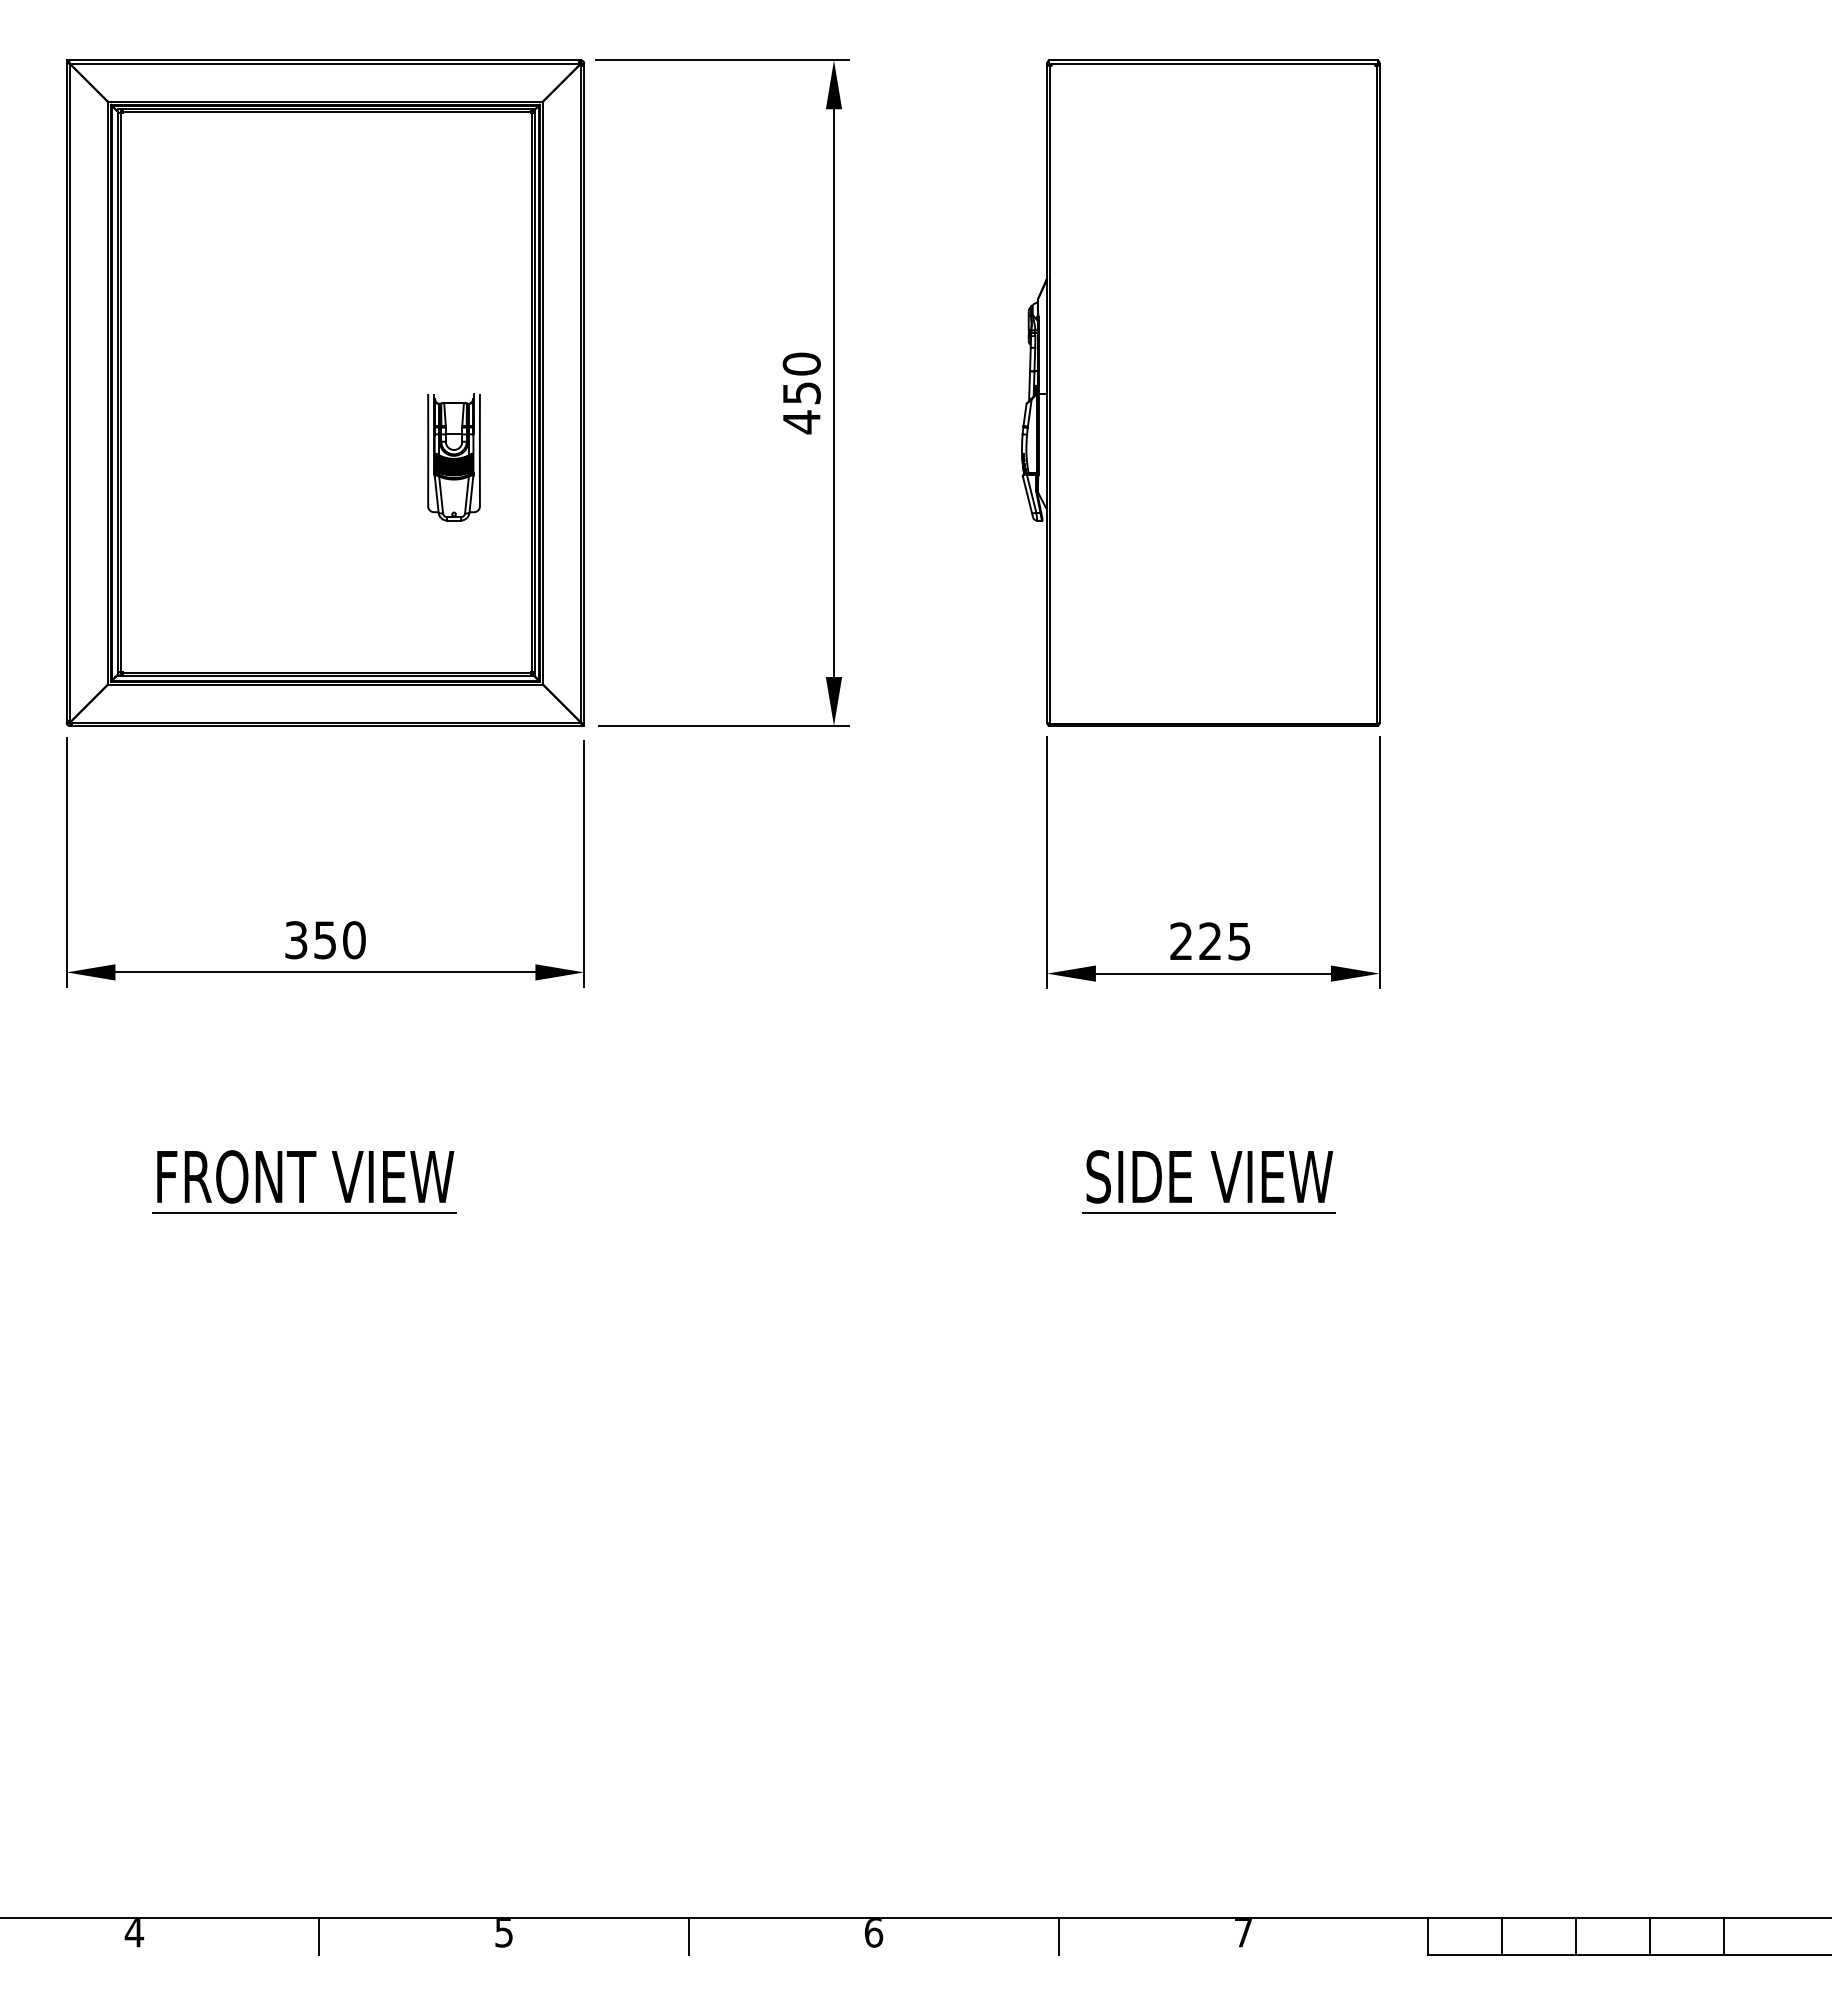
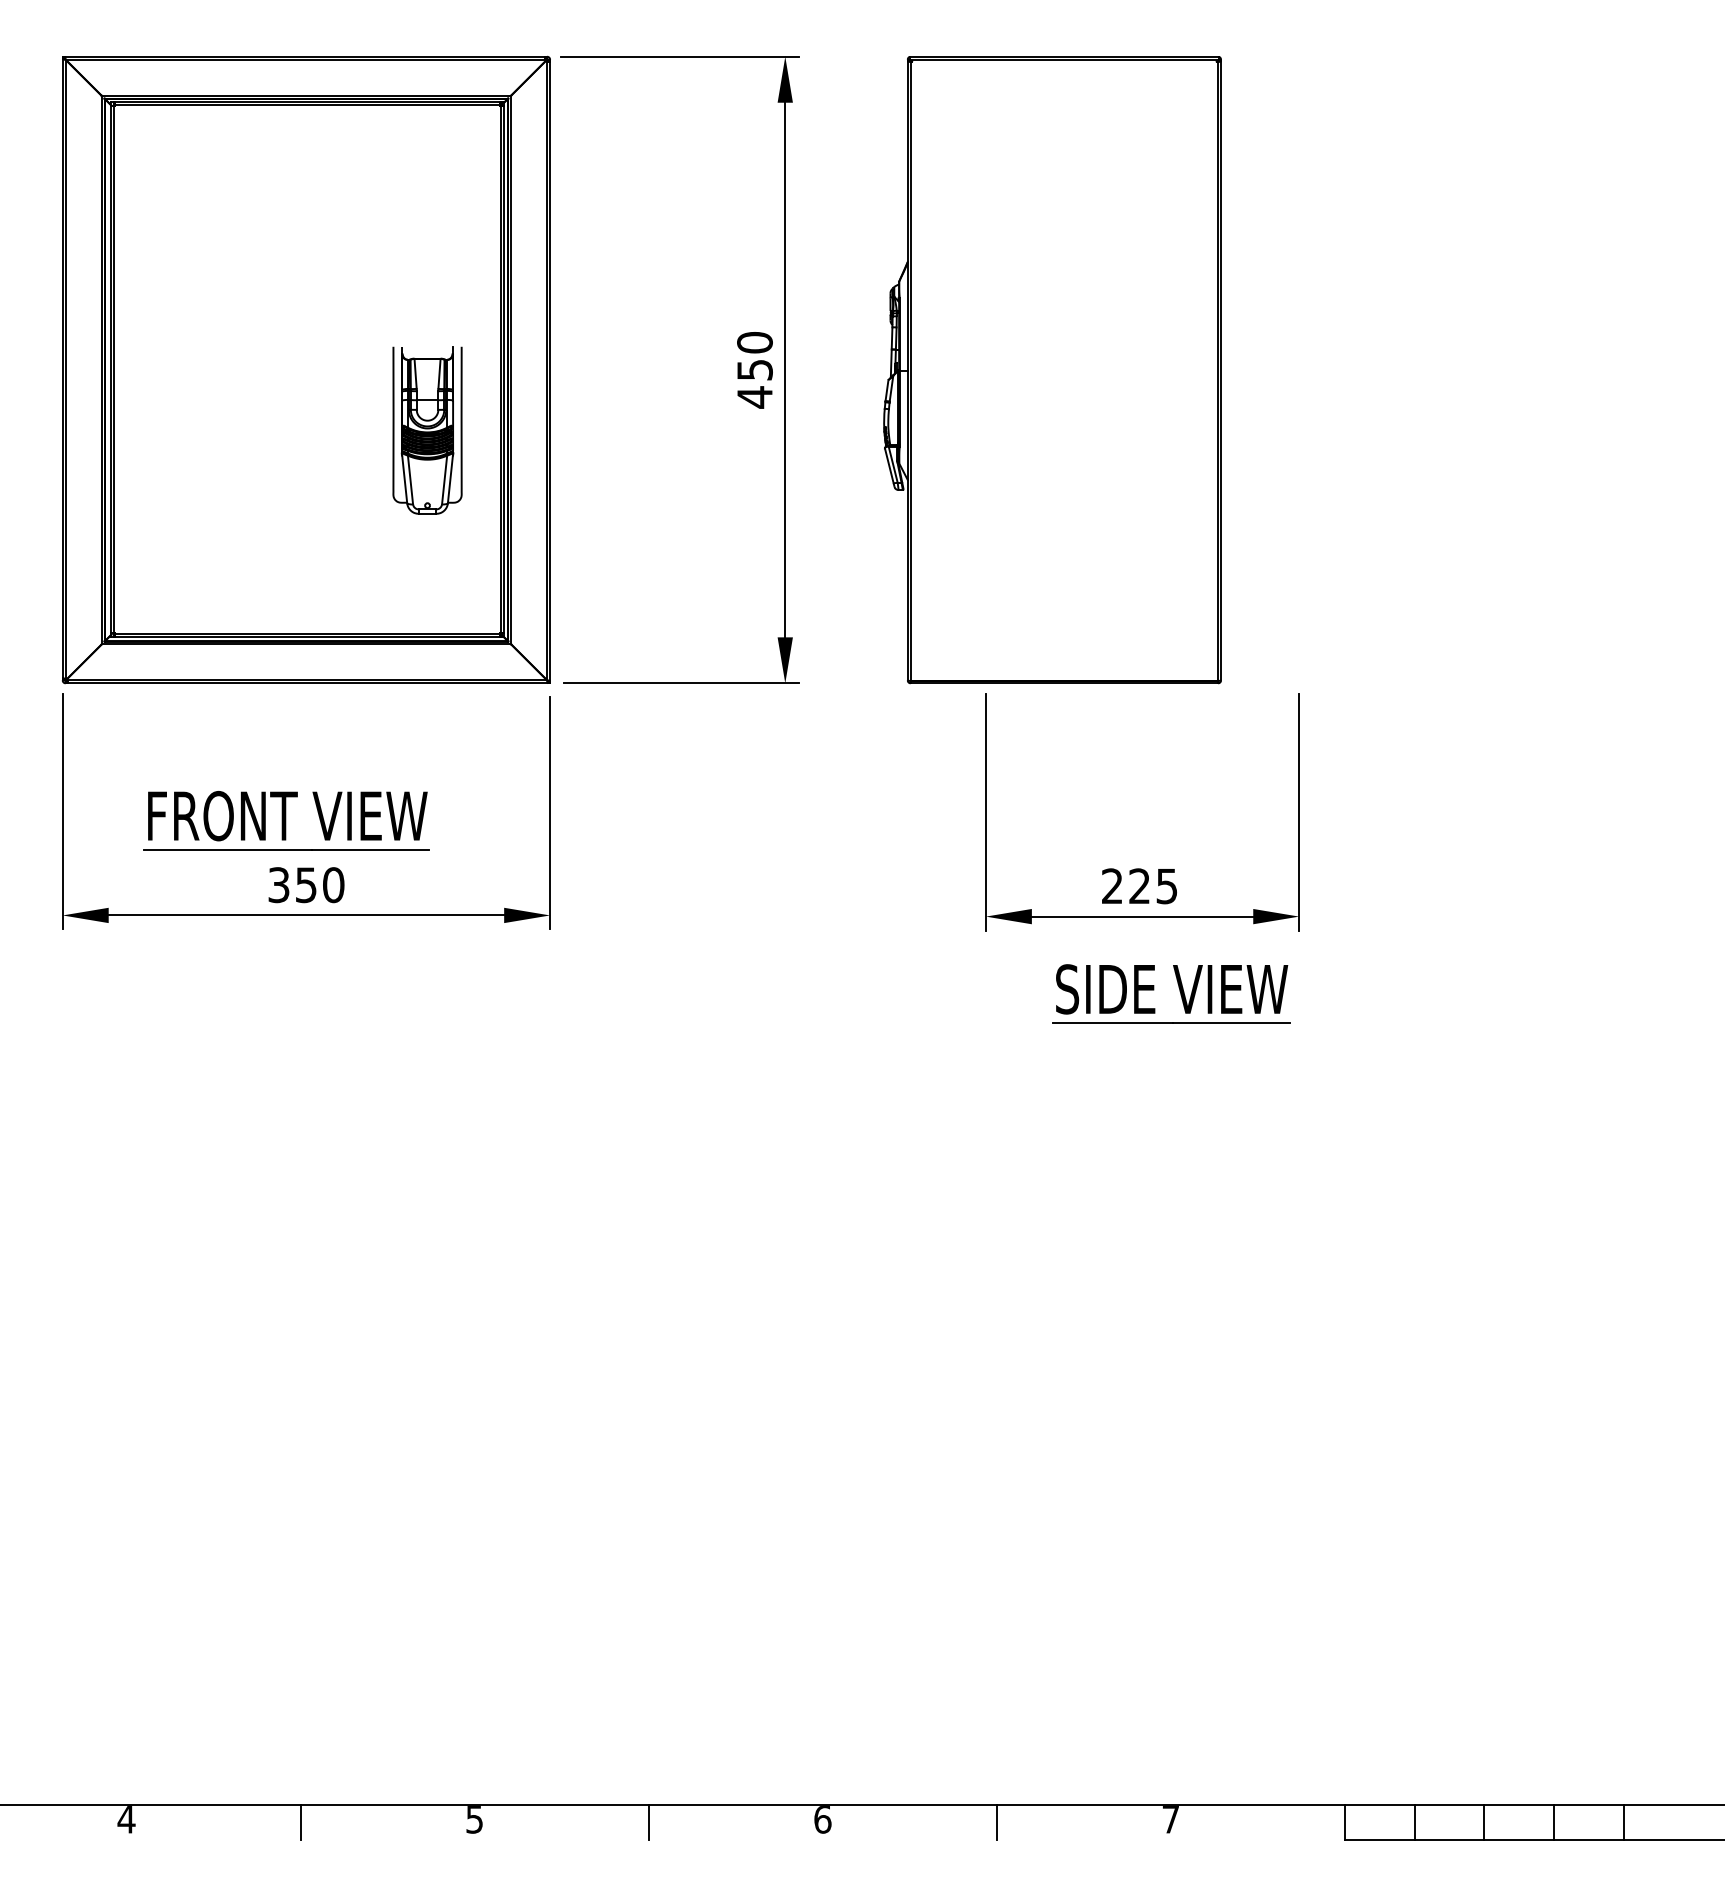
part: (1200, 392) -> (1052, 369), moved
part: (453, 457) -> (427, 430), size x1.4
part: (1217, 1178) -> (1179, 990), moved
part: (304, 1181) -> (286, 820), moved

